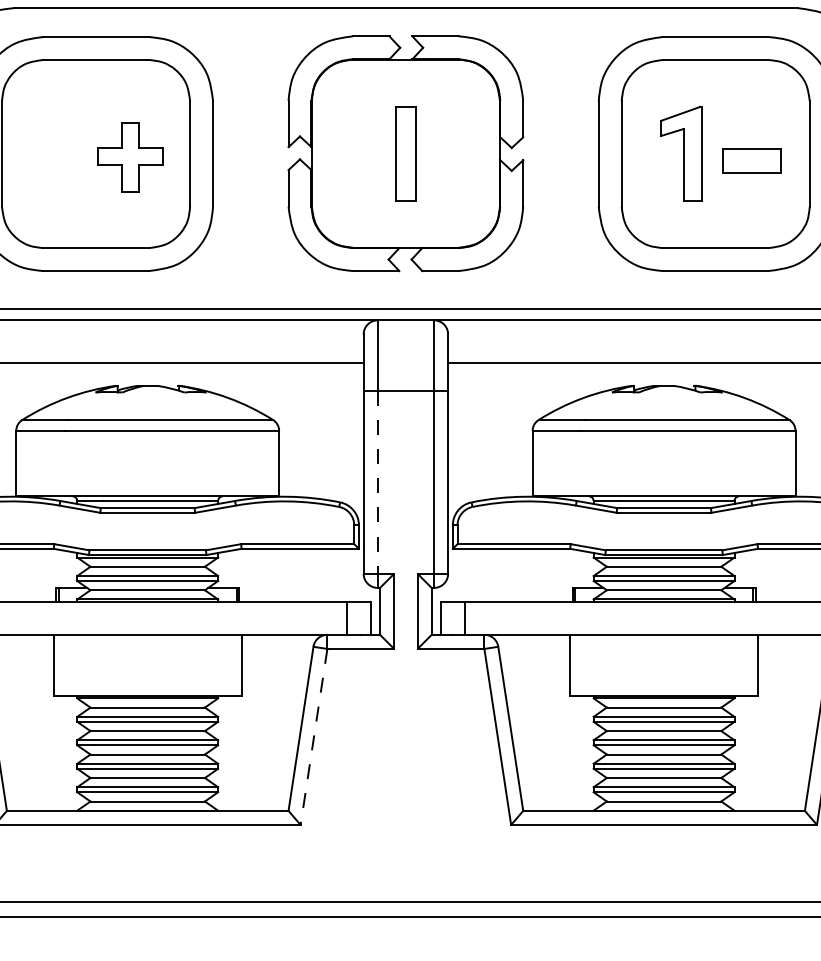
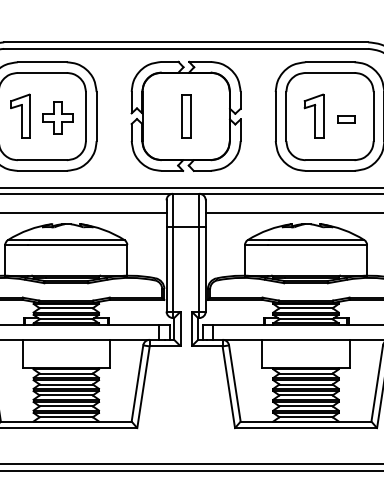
part: (49, 151) -> (20, 115), added
part: (751, 160) -> (346, 119), size x0.62
line: (378, 483) -> (173, 269), dashed -> solid
line: (314, 737) -> (143, 387), dashed -> solid

